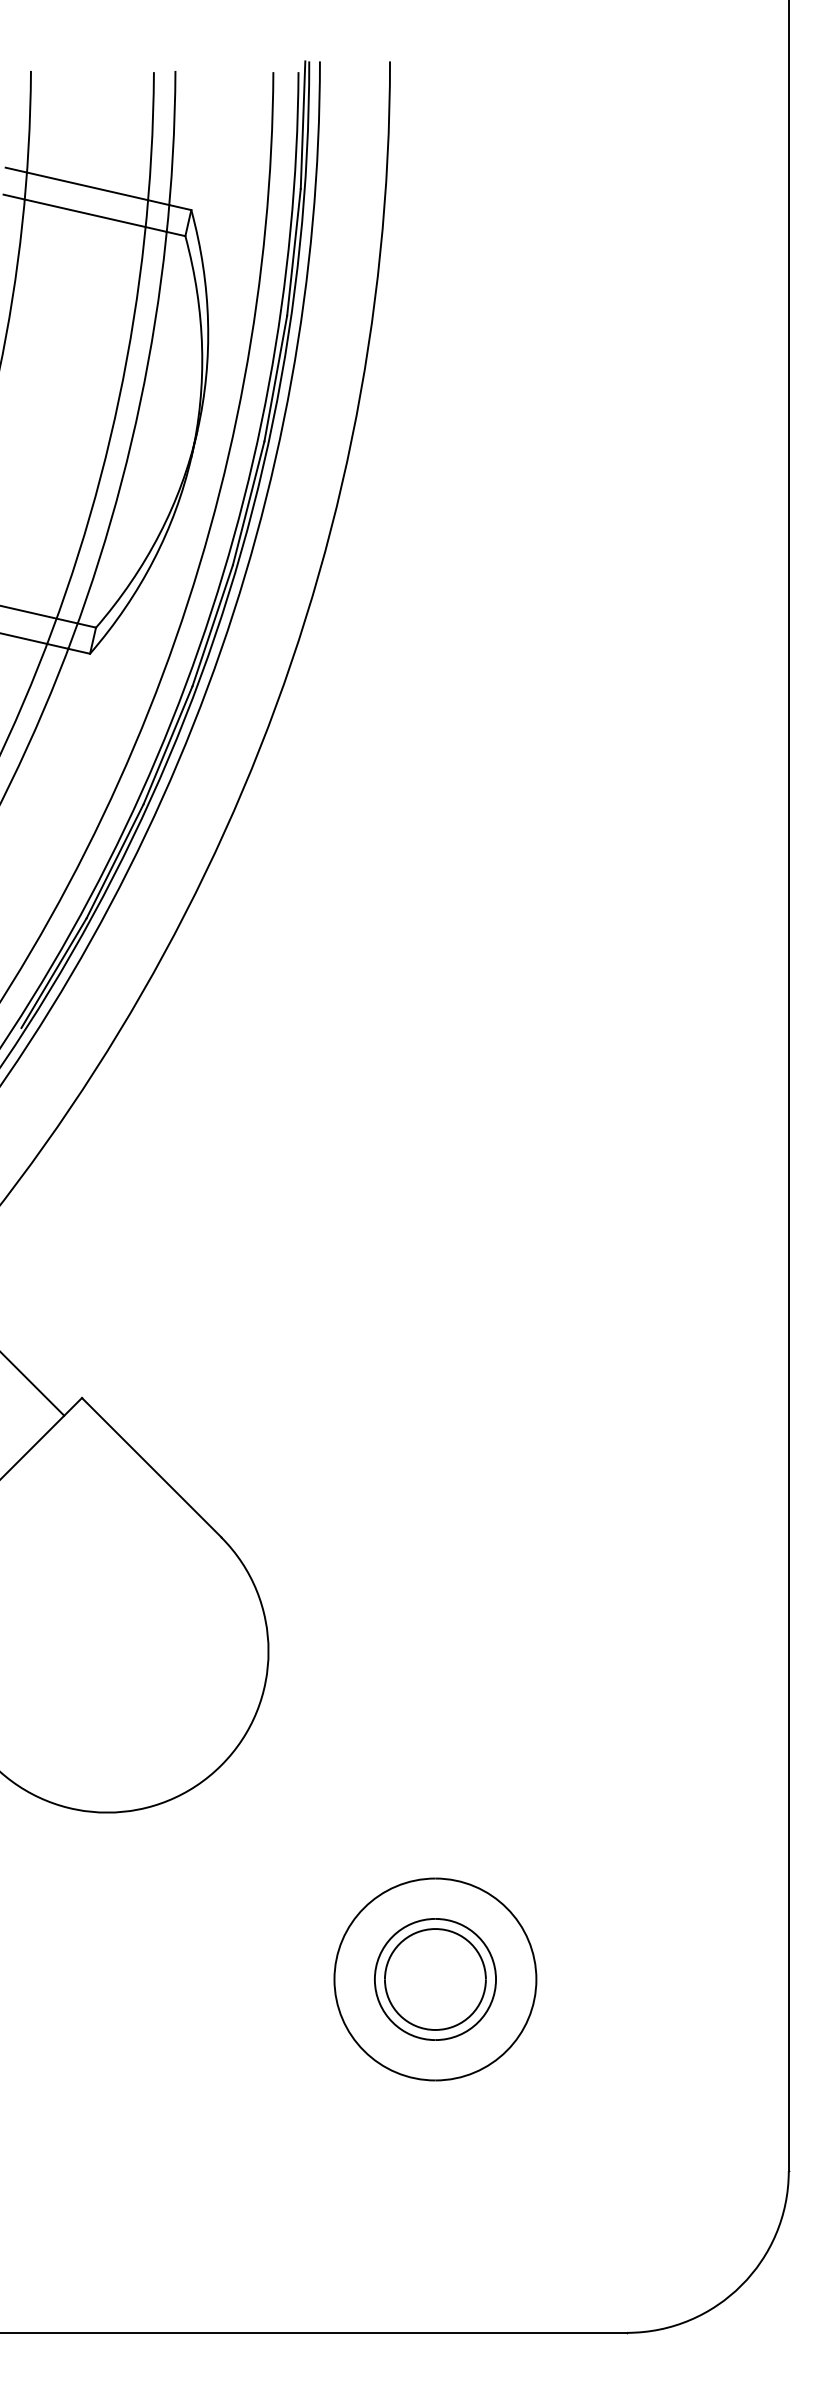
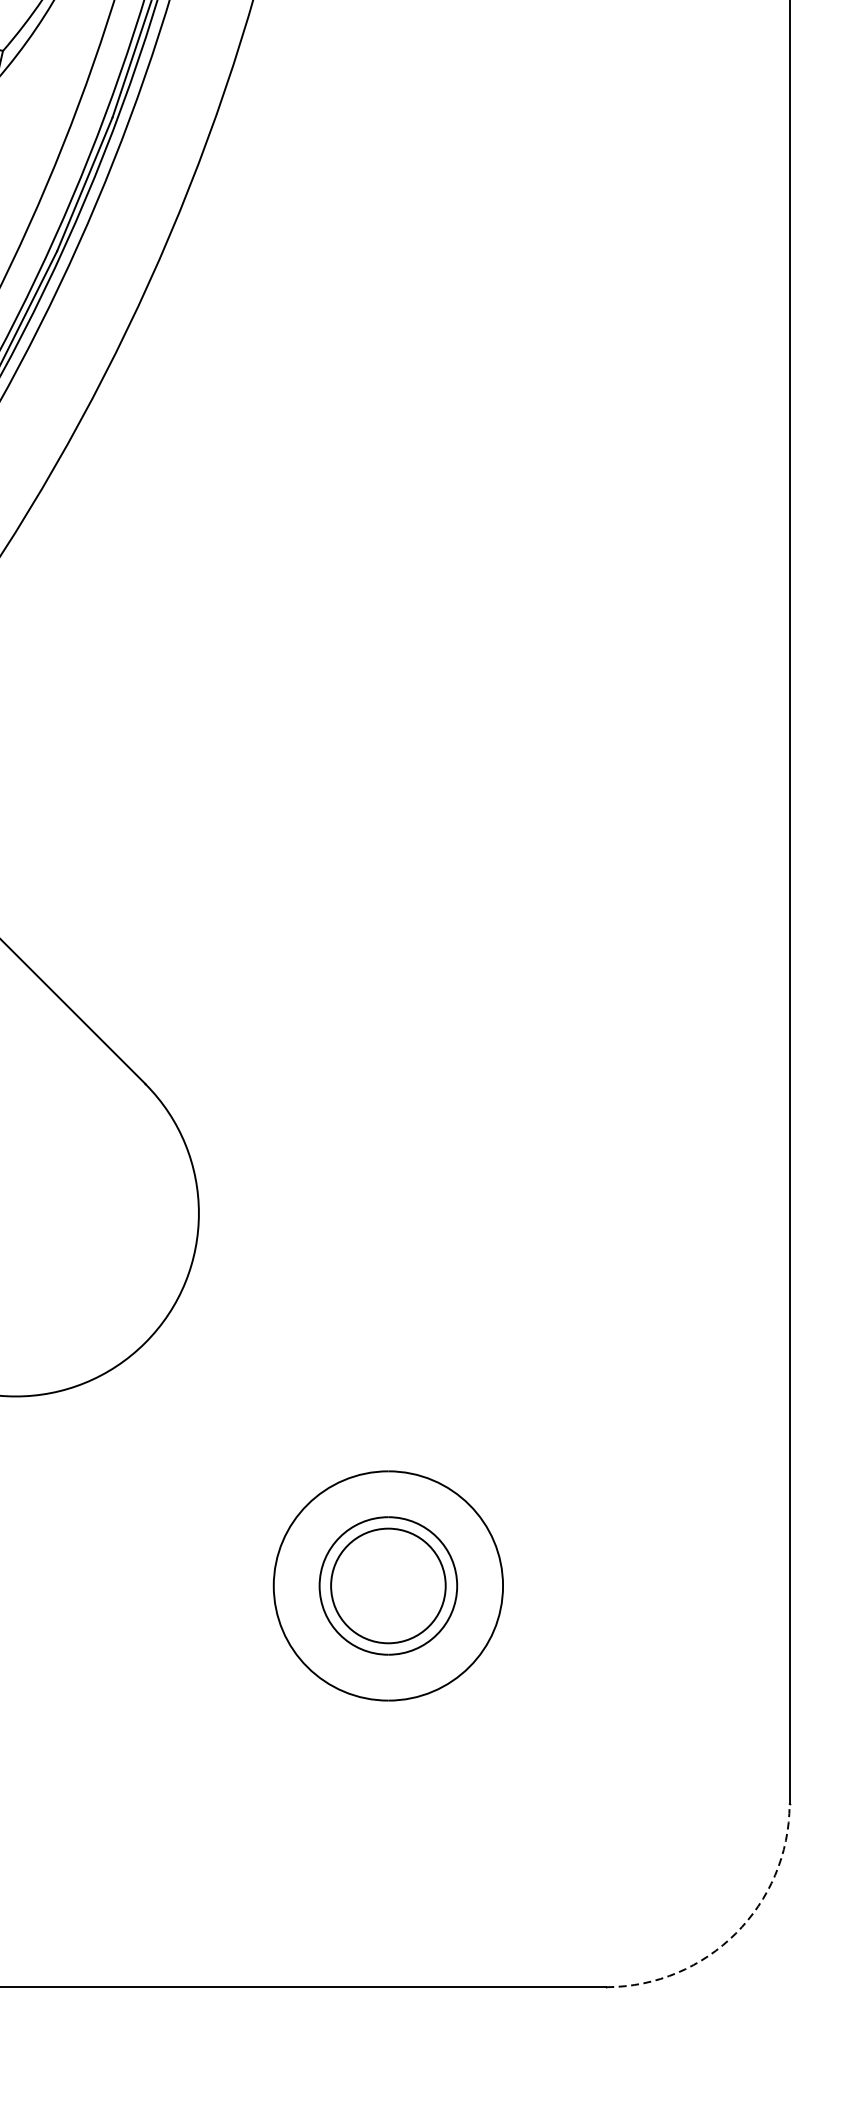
arc: (741, 2285) -> (735, 1933), solid -> dashed

